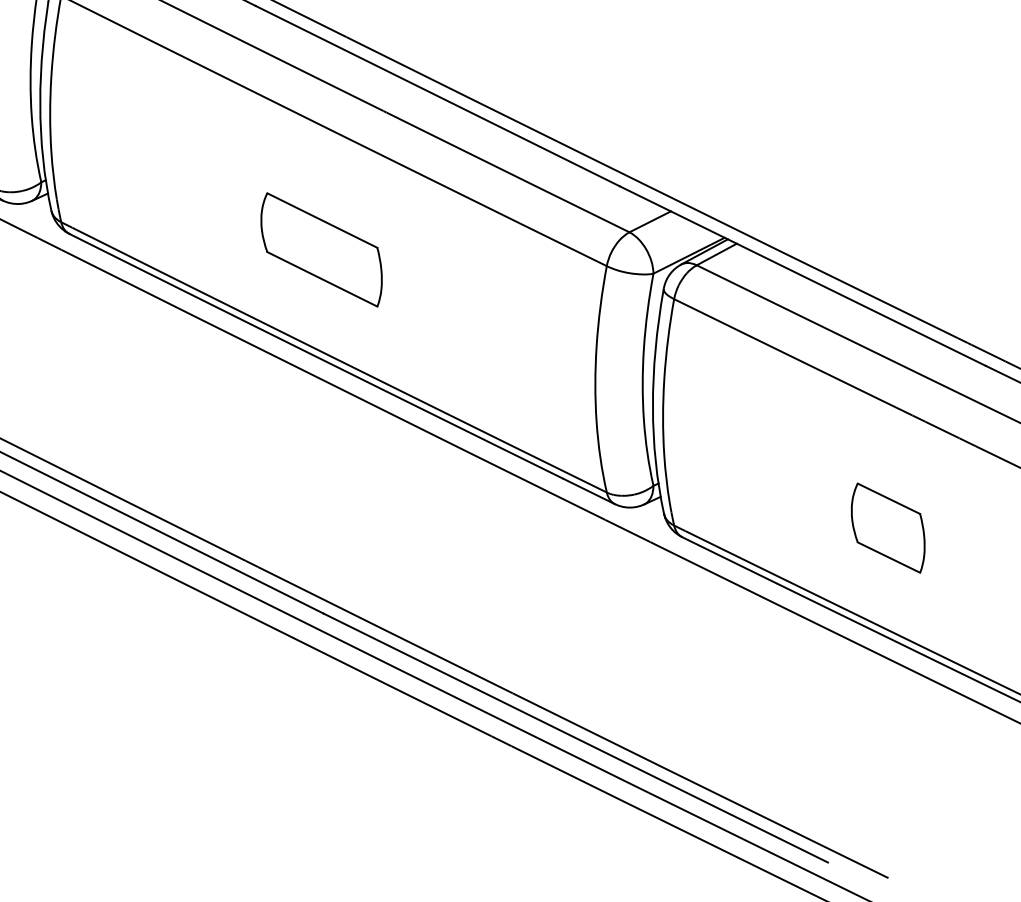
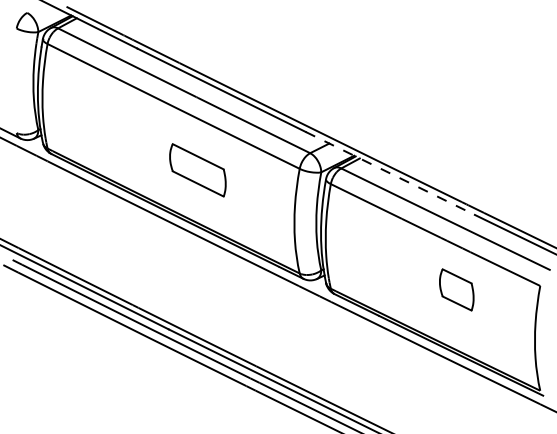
part: (320, 250) -> (197, 170), moved
line: (803, 276) -> (390, 173), solid -> dashed
part: (887, 527) -> (456, 289), moved

